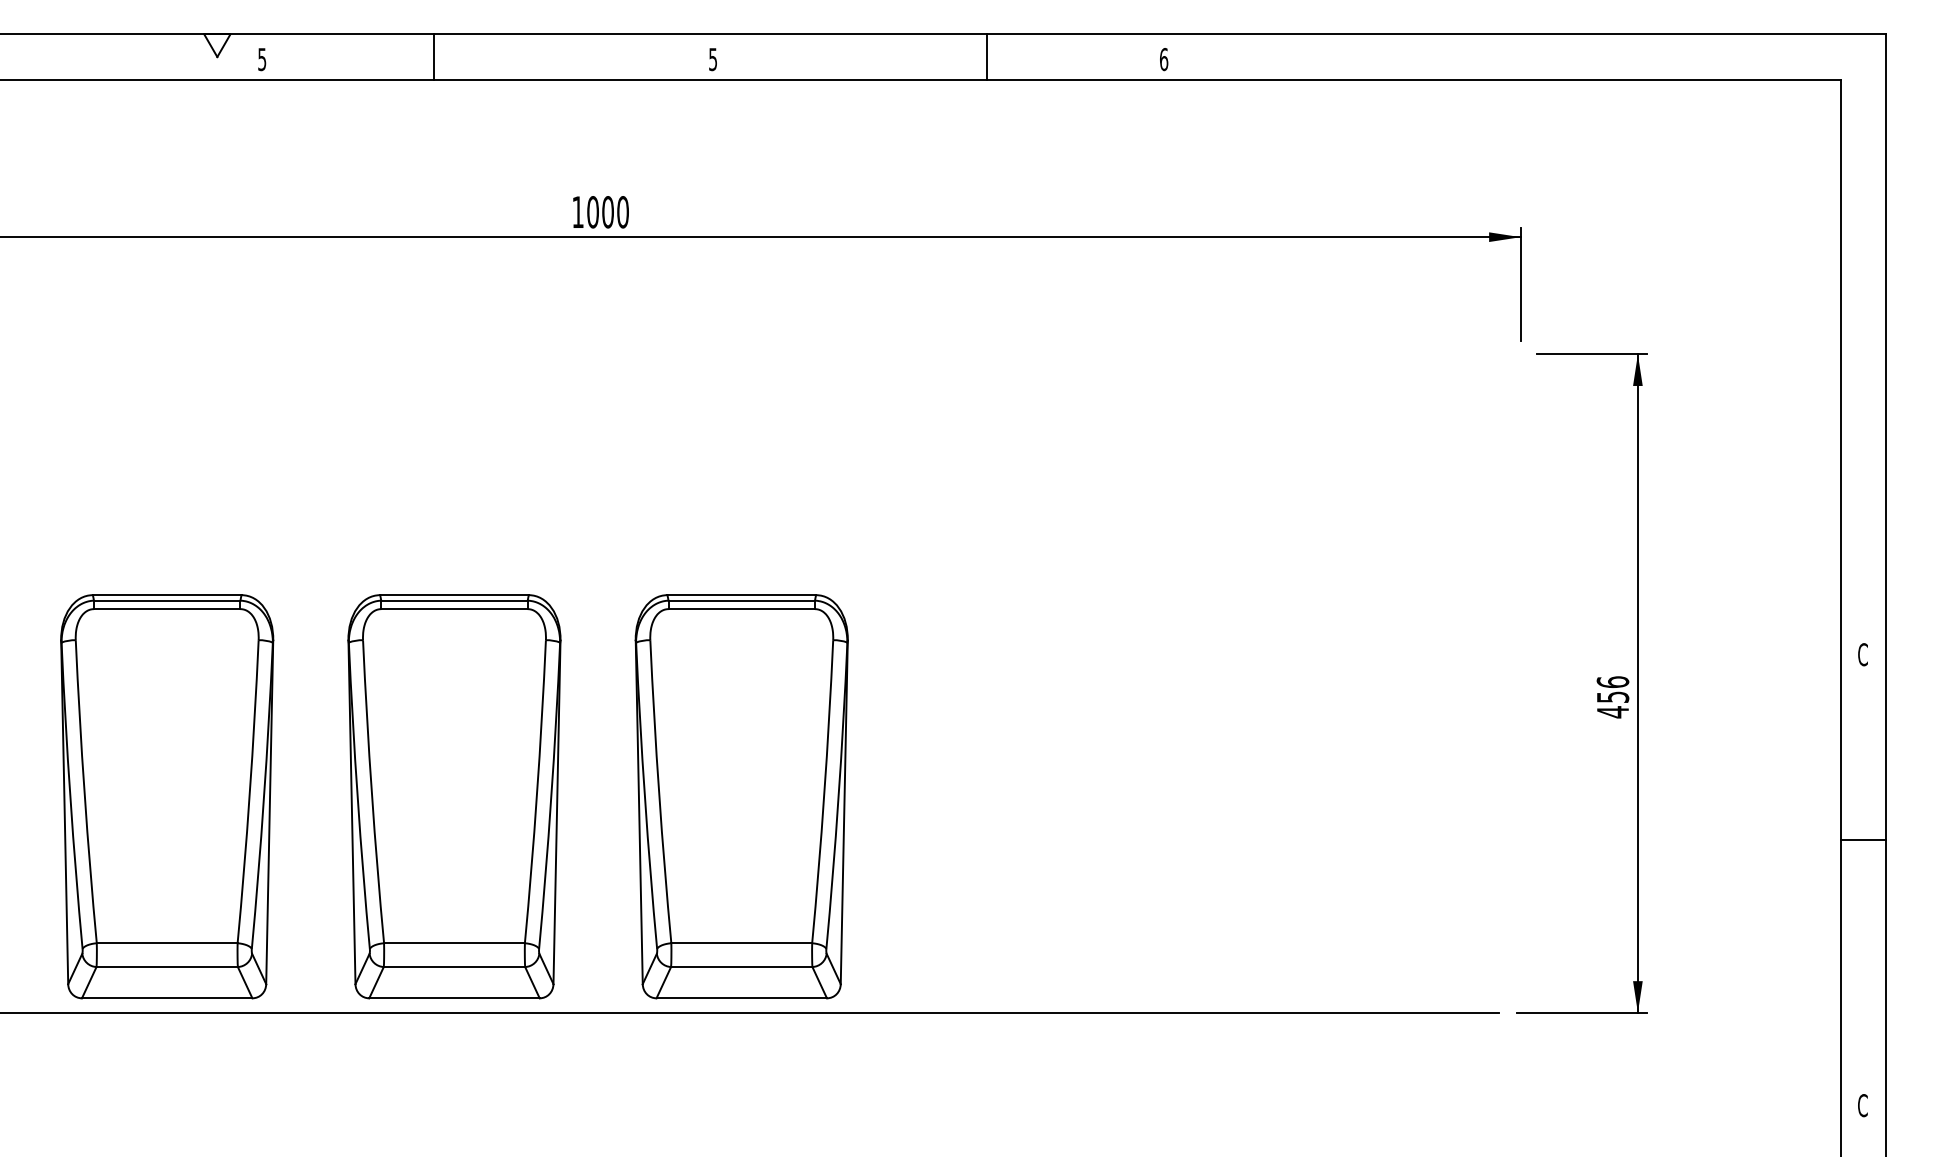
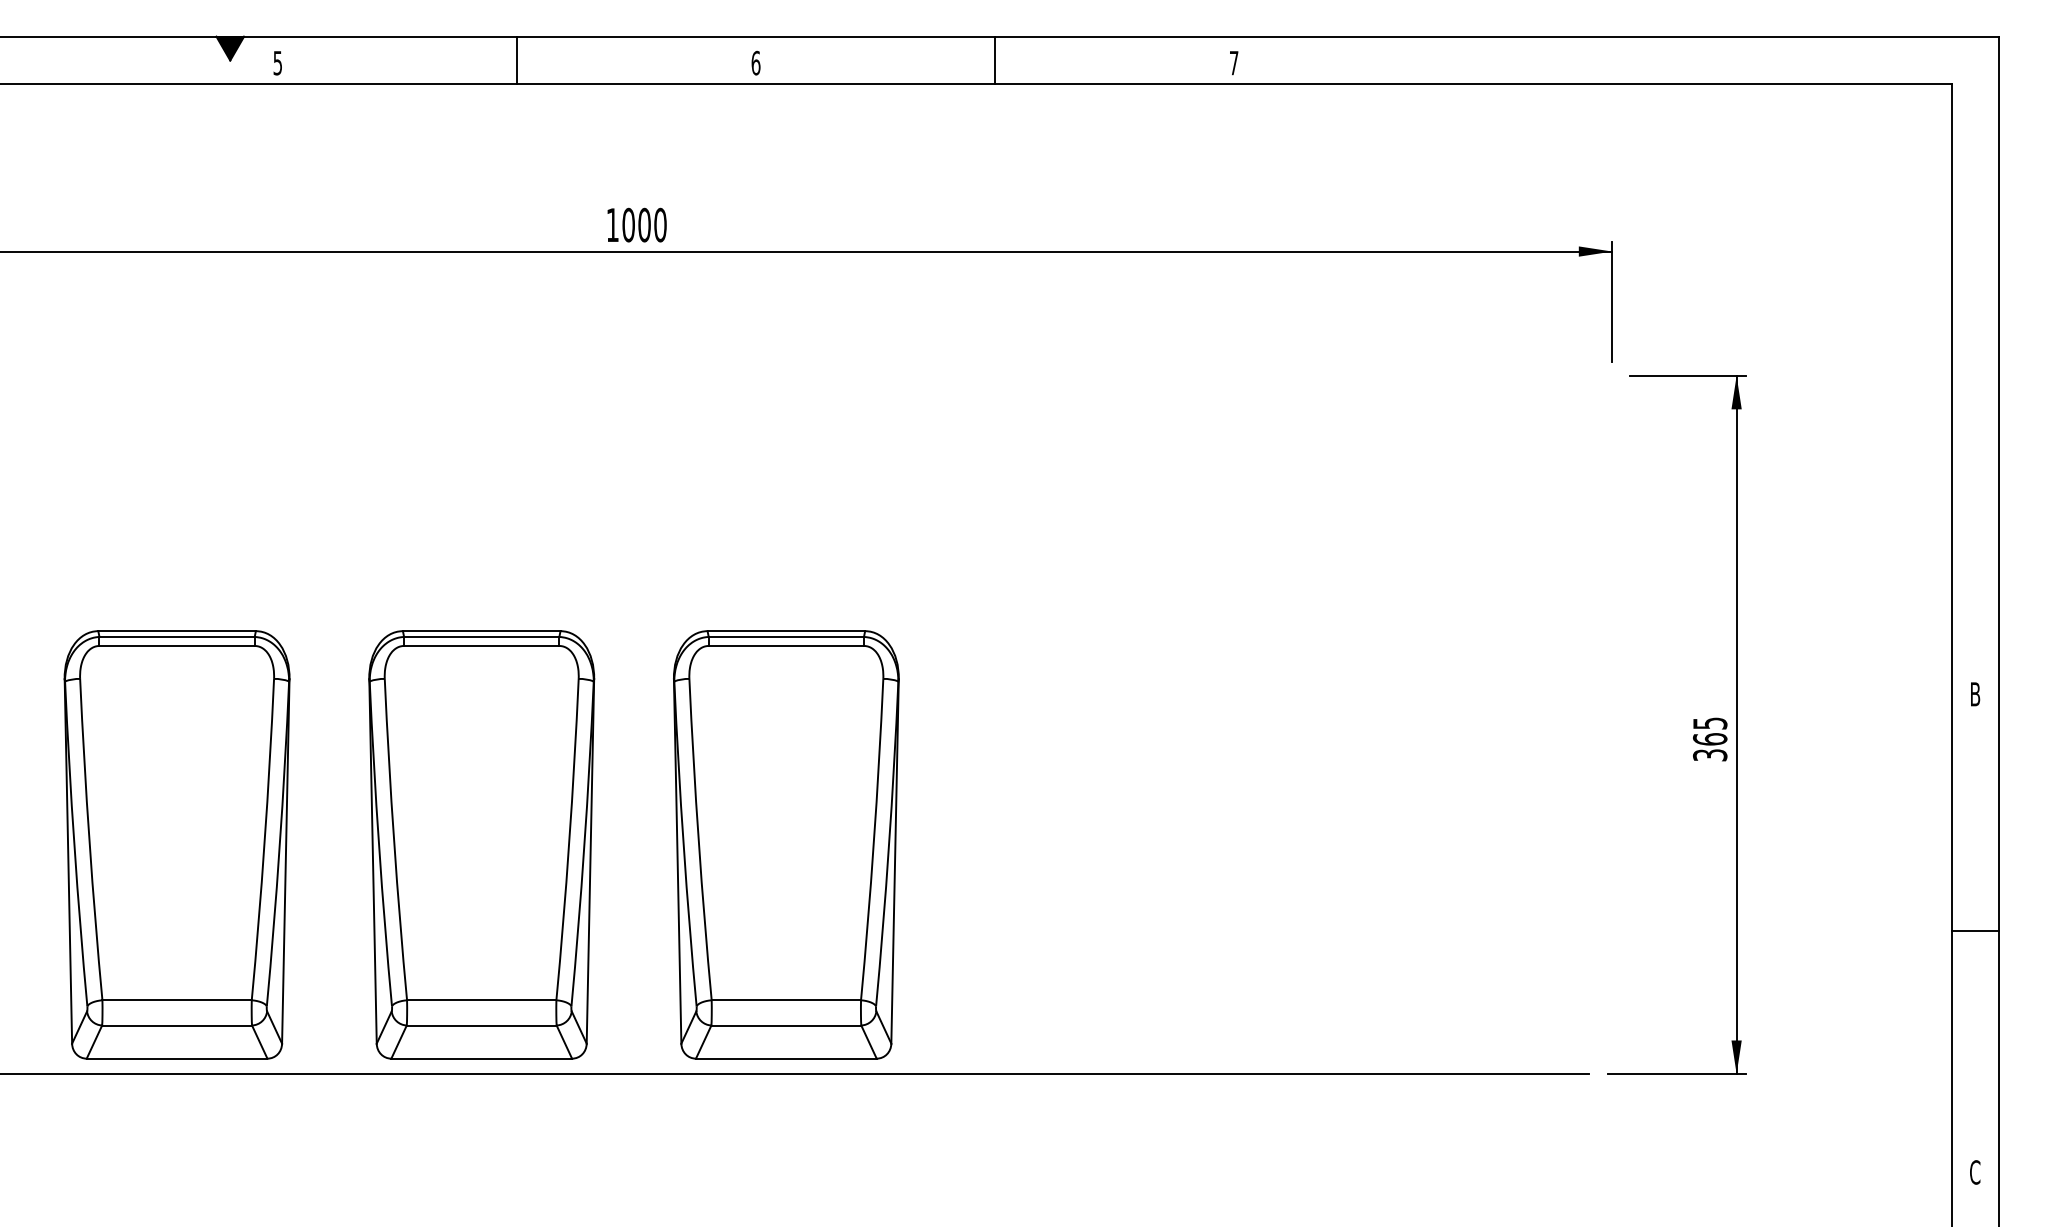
fill: (217, 45) -> (230, 48), added
line: (433, 56) -> (516, 59), moved
line: (986, 56) -> (994, 59), moved
text: (713, 59) -> (756, 63), 5 -> 6
text: (1164, 59) -> (1234, 63), 6 -> 7
text: (1862, 654) -> (1974, 694), C -> B
text: (1612, 697) -> (1709, 739), 456 -> 365
line: (1862, 839) -> (1974, 930), moved

